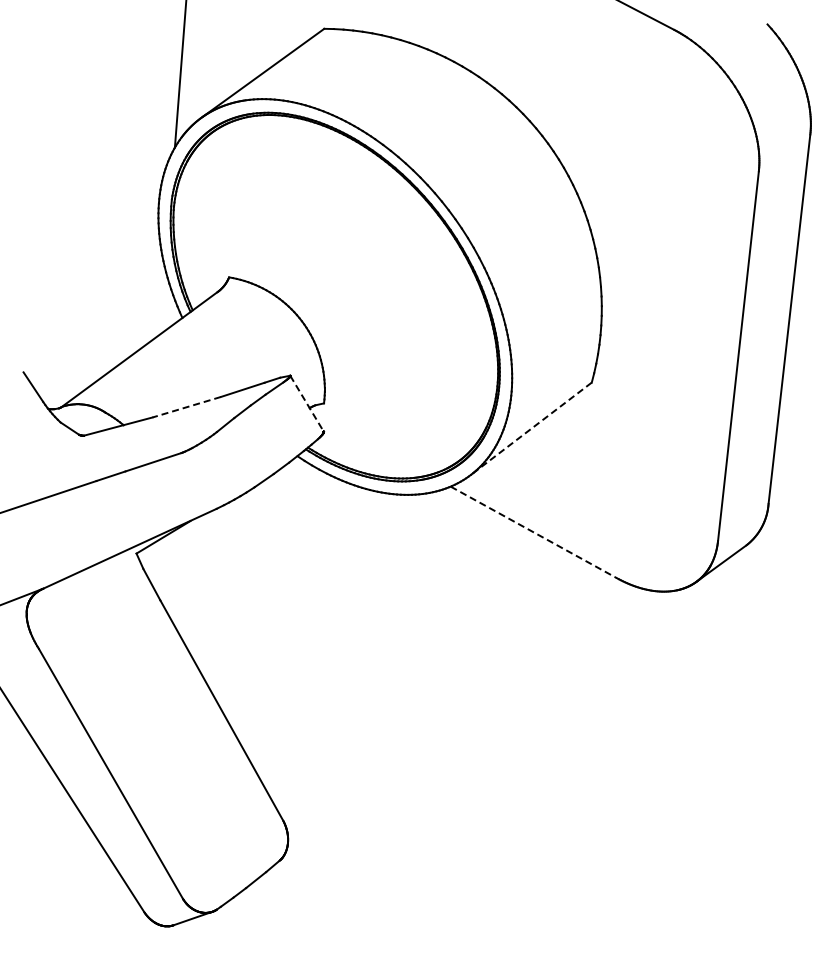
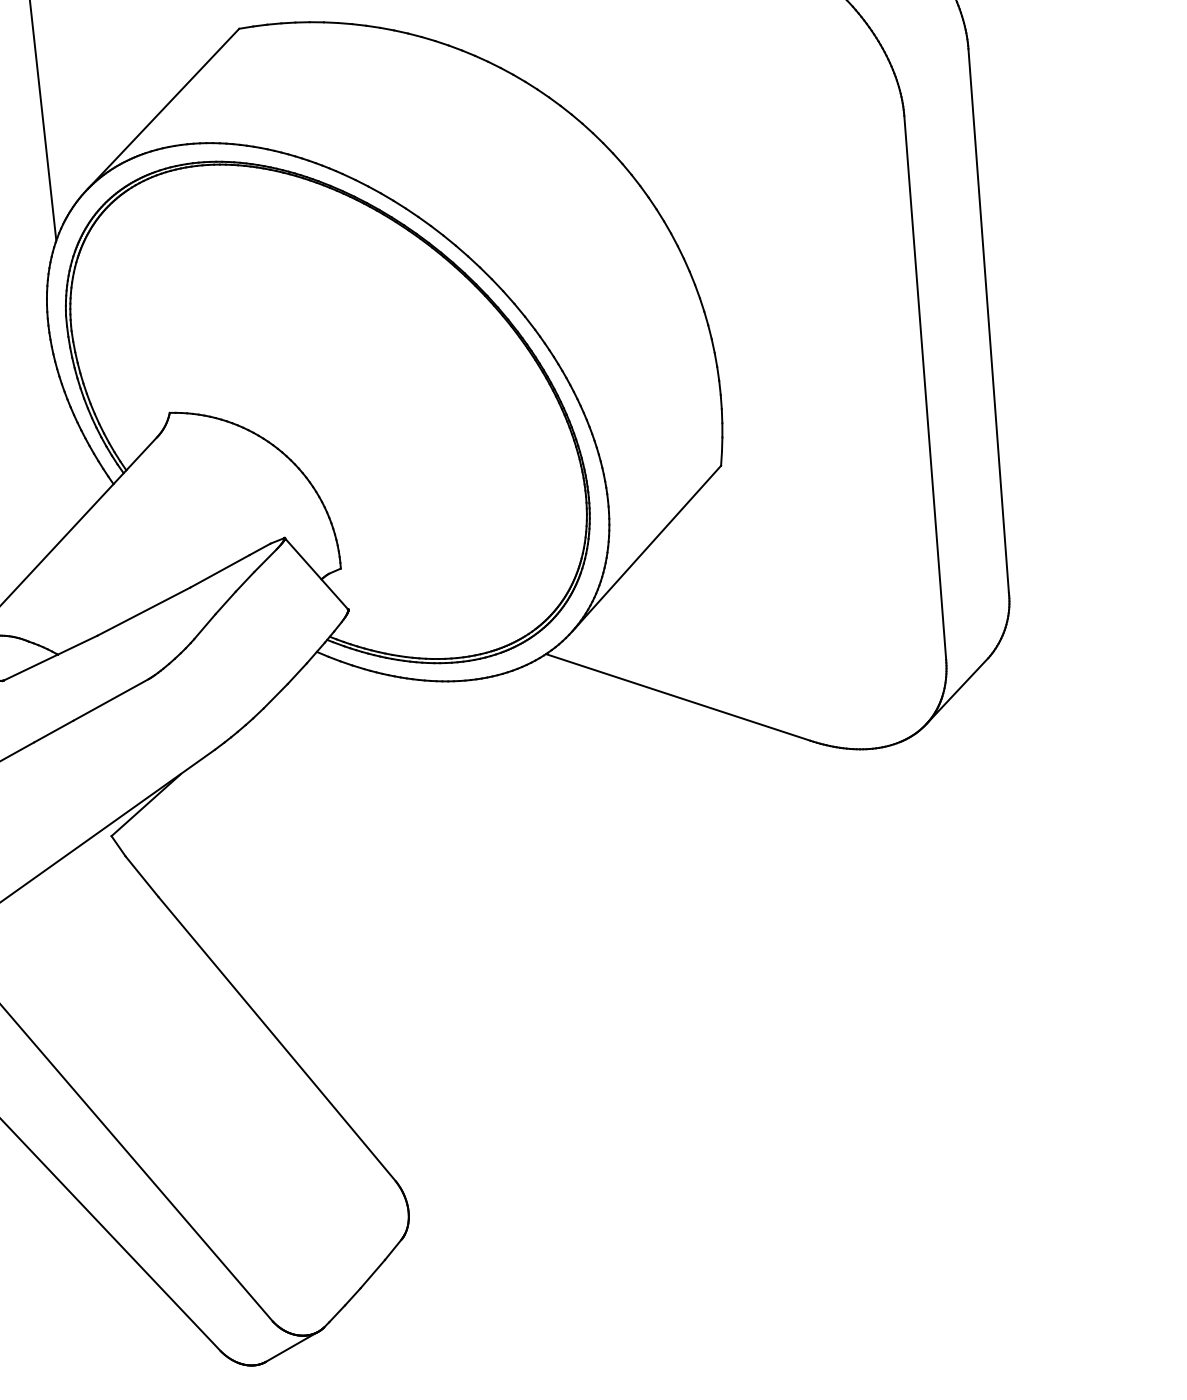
line: (306, 403) -> (315, 573), dashed -> solid
line: (186, 407) -> (143, 612), dashed -> solid
line: (531, 428) -> (646, 548), dashed -> solid
line: (533, 532) -> (677, 697), dashed -> solid

